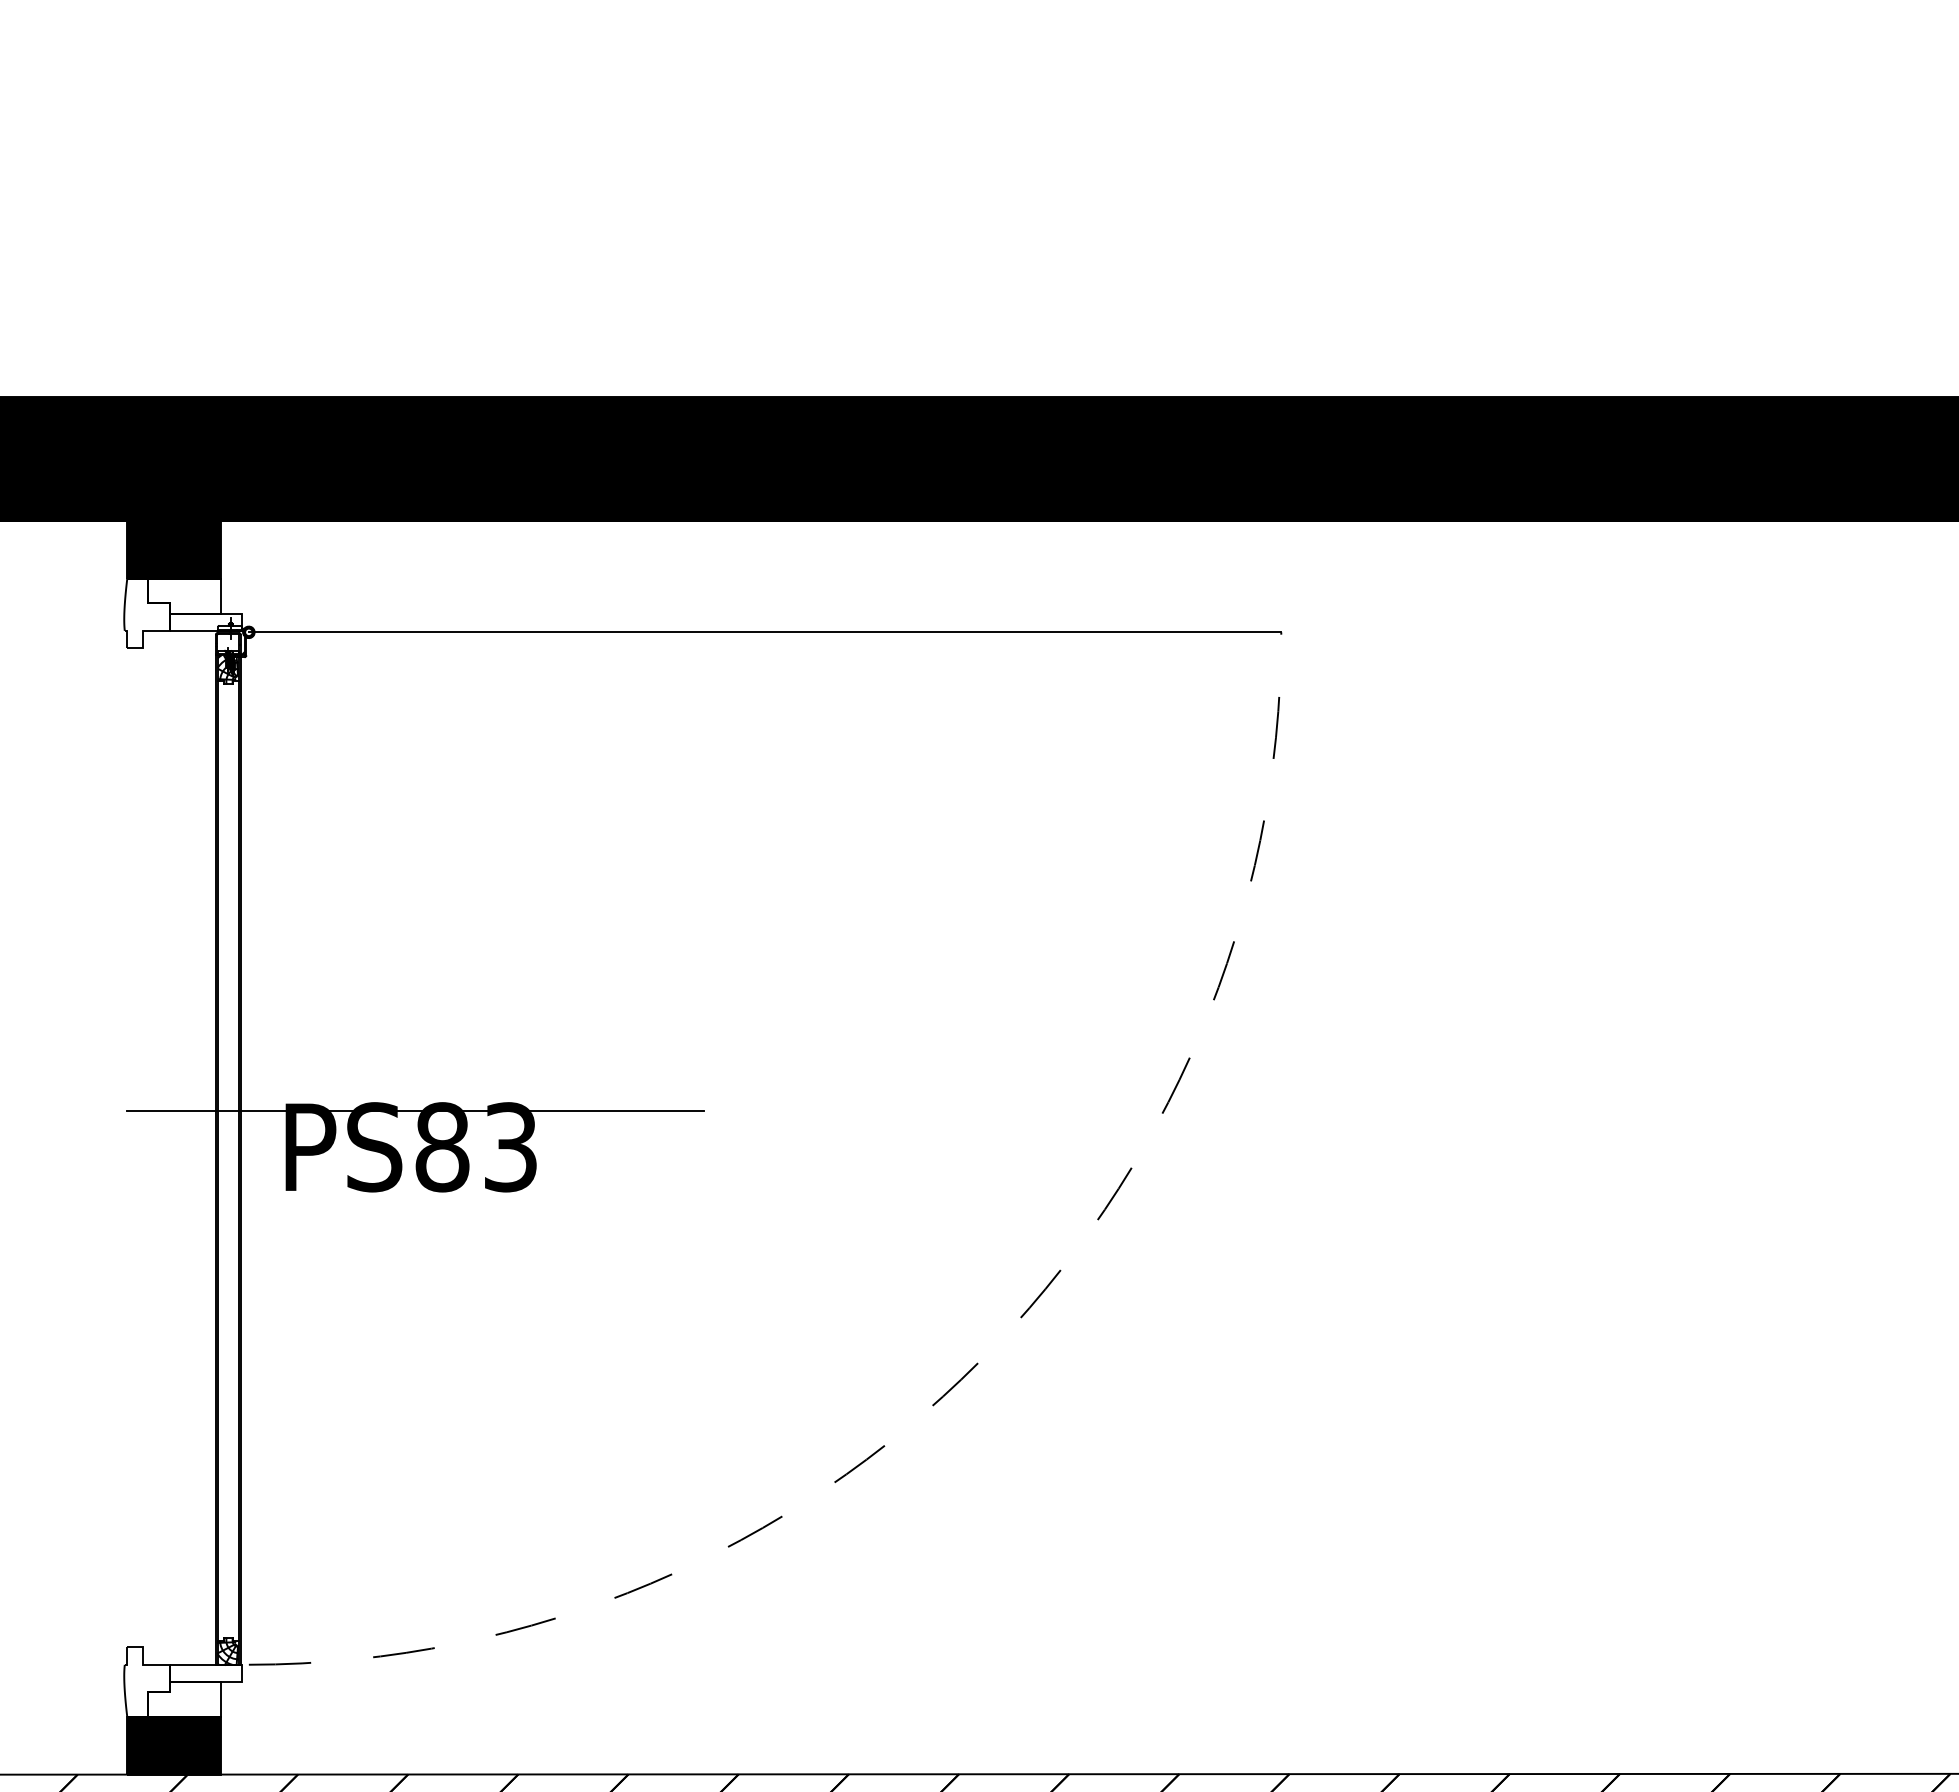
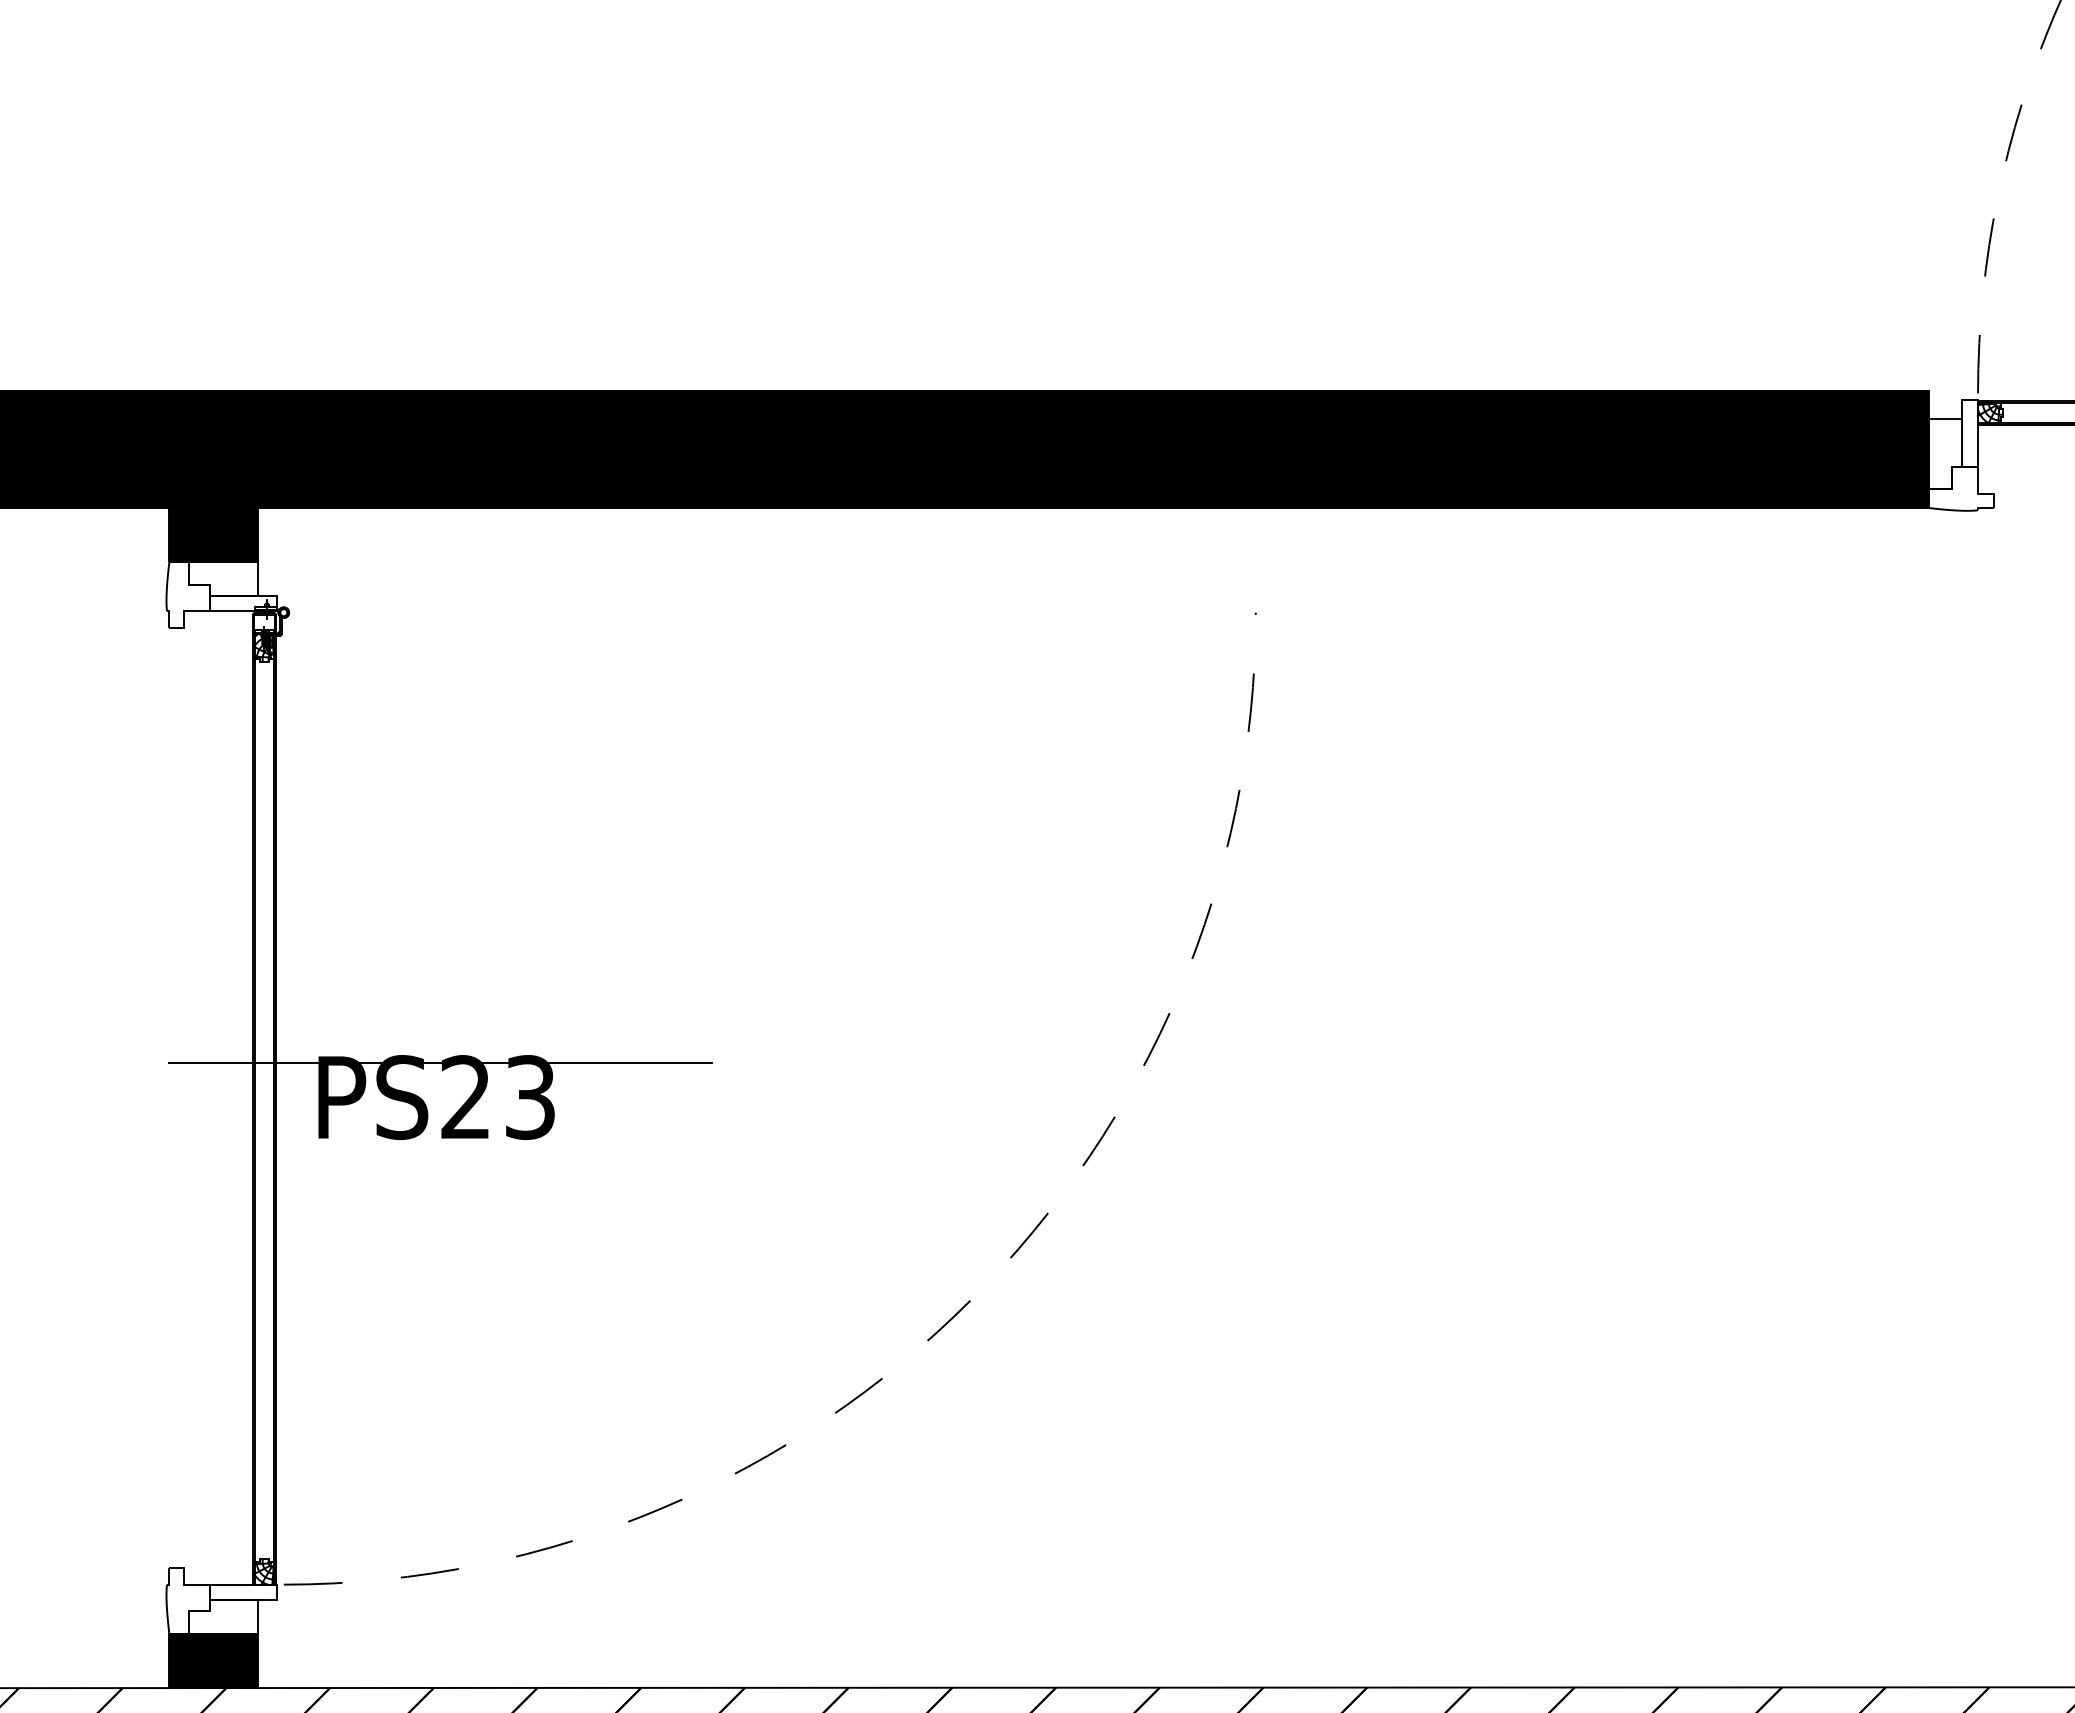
line: (764, 632) -> (769, 612), removed
text: (442, 1147) -> (466, 1097), PS83 -> PS23

